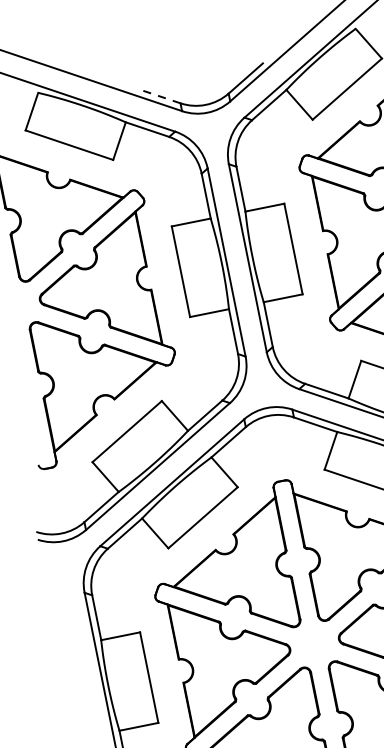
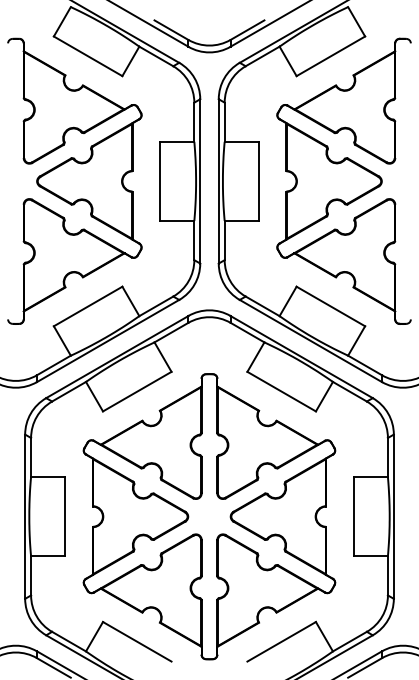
line: (158, 96) -> (171, 30), dashed -> solid

